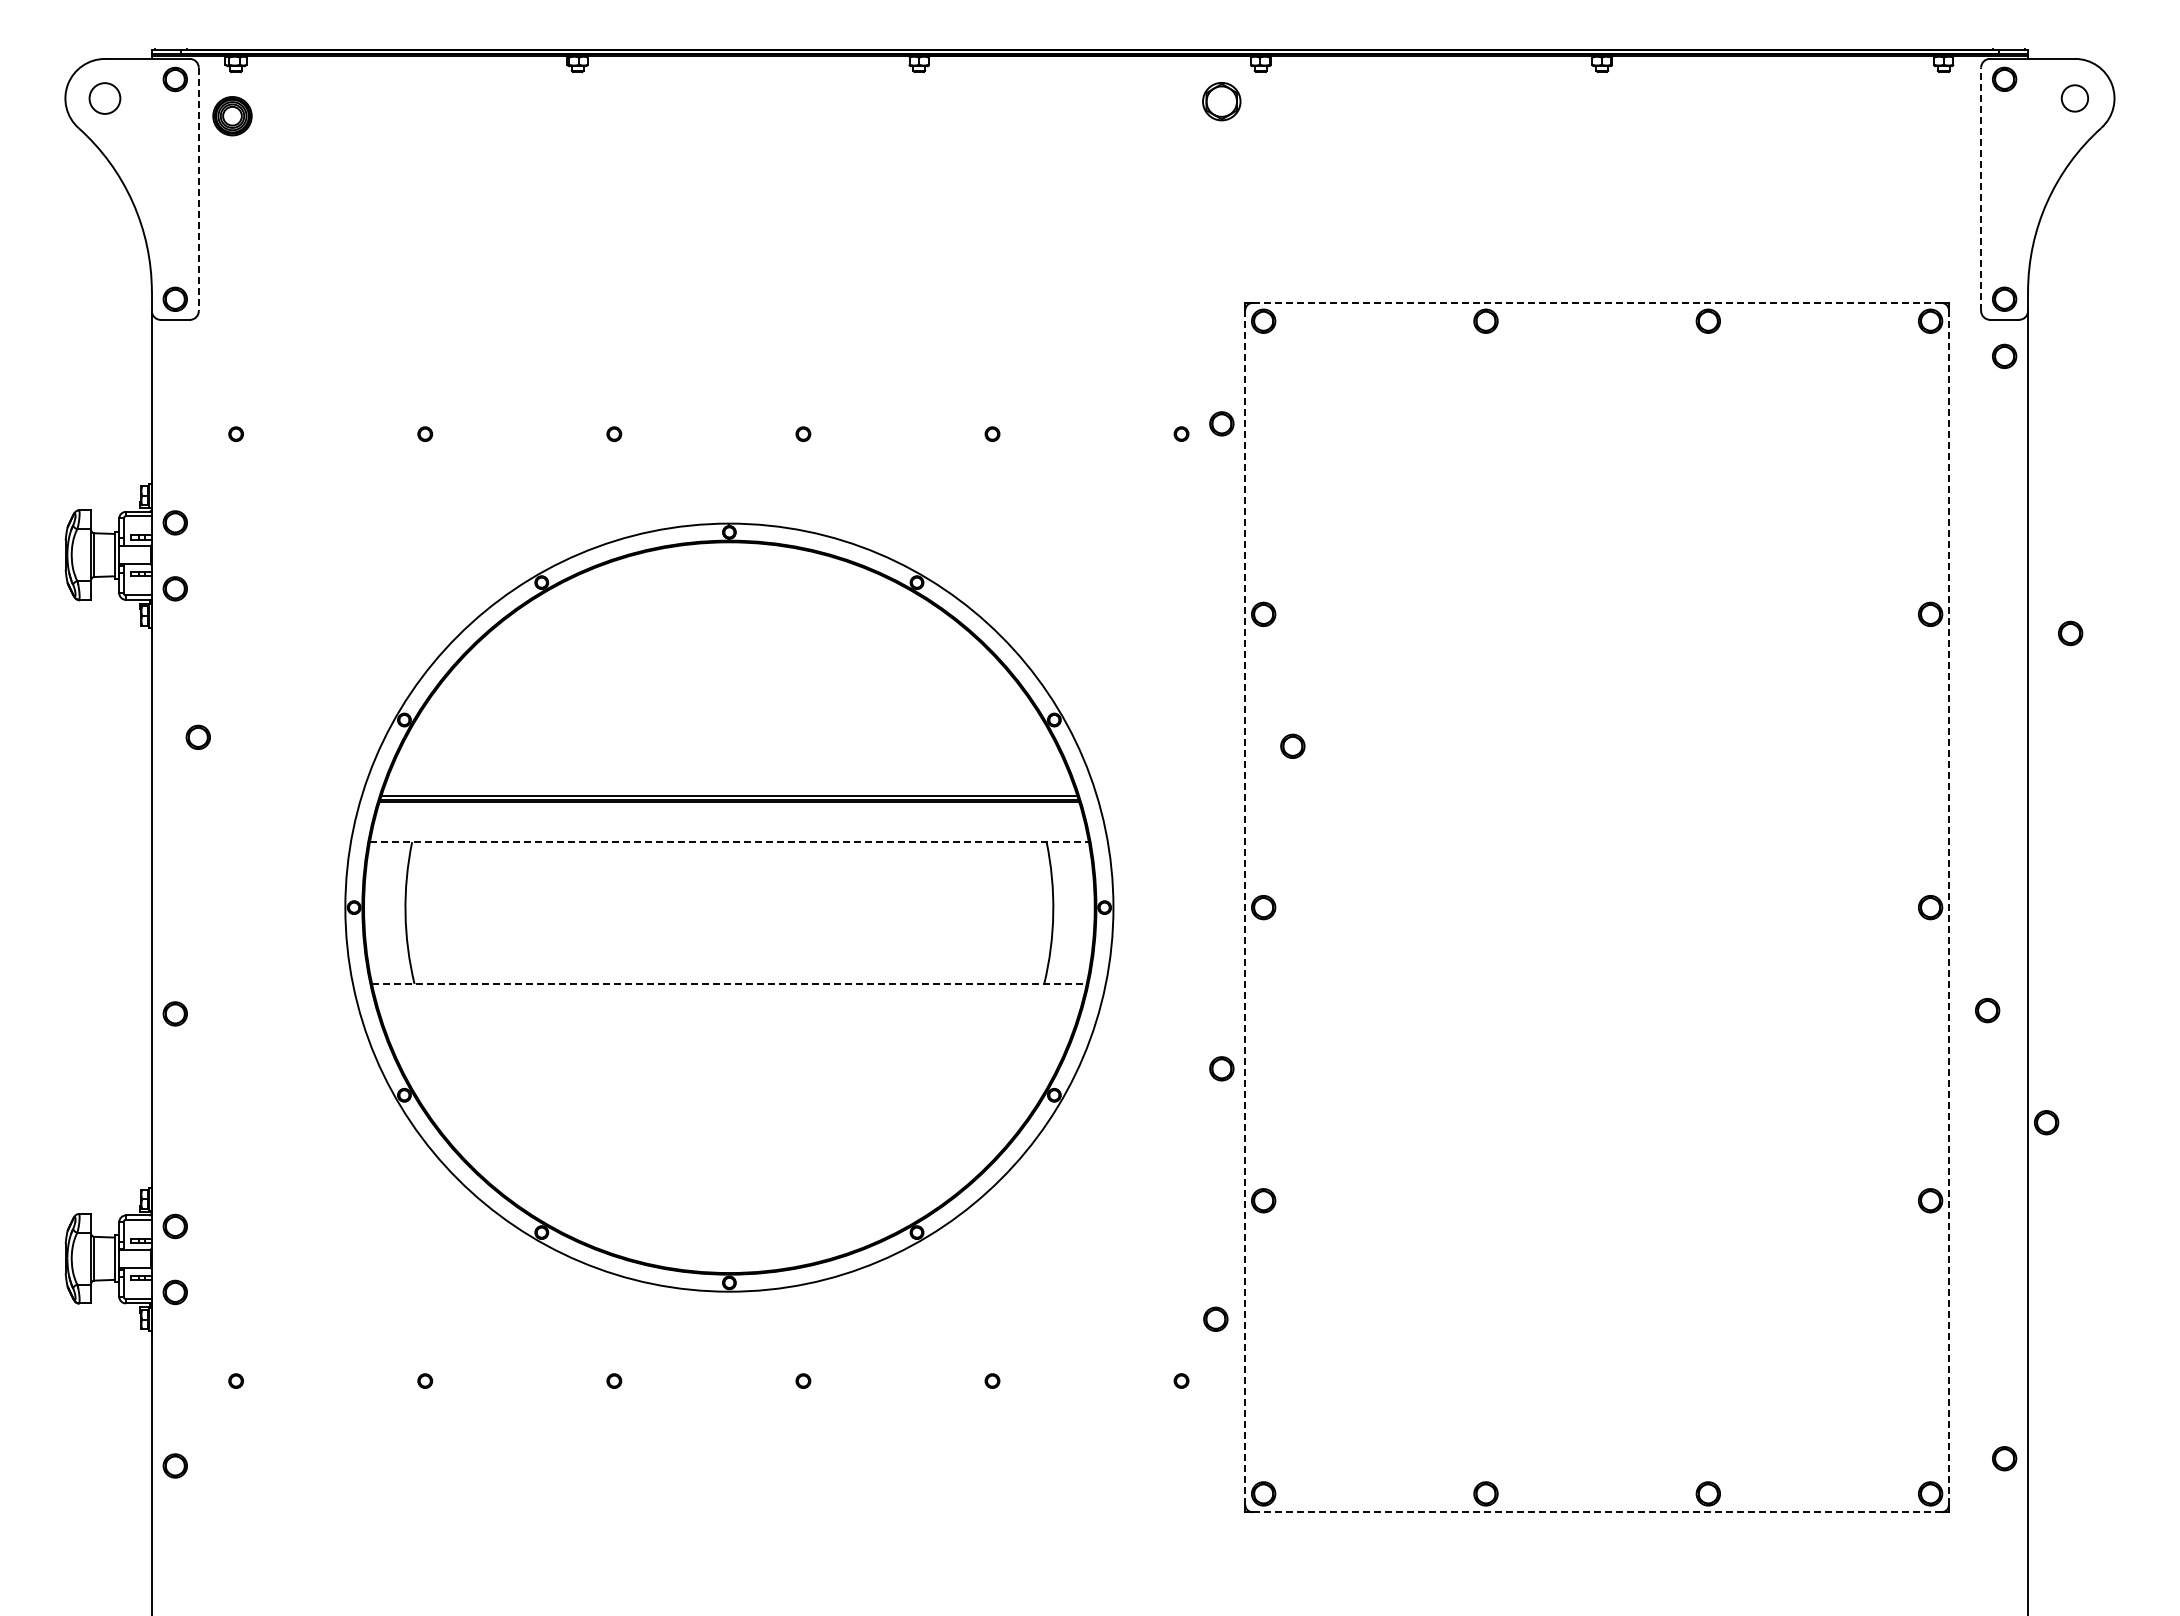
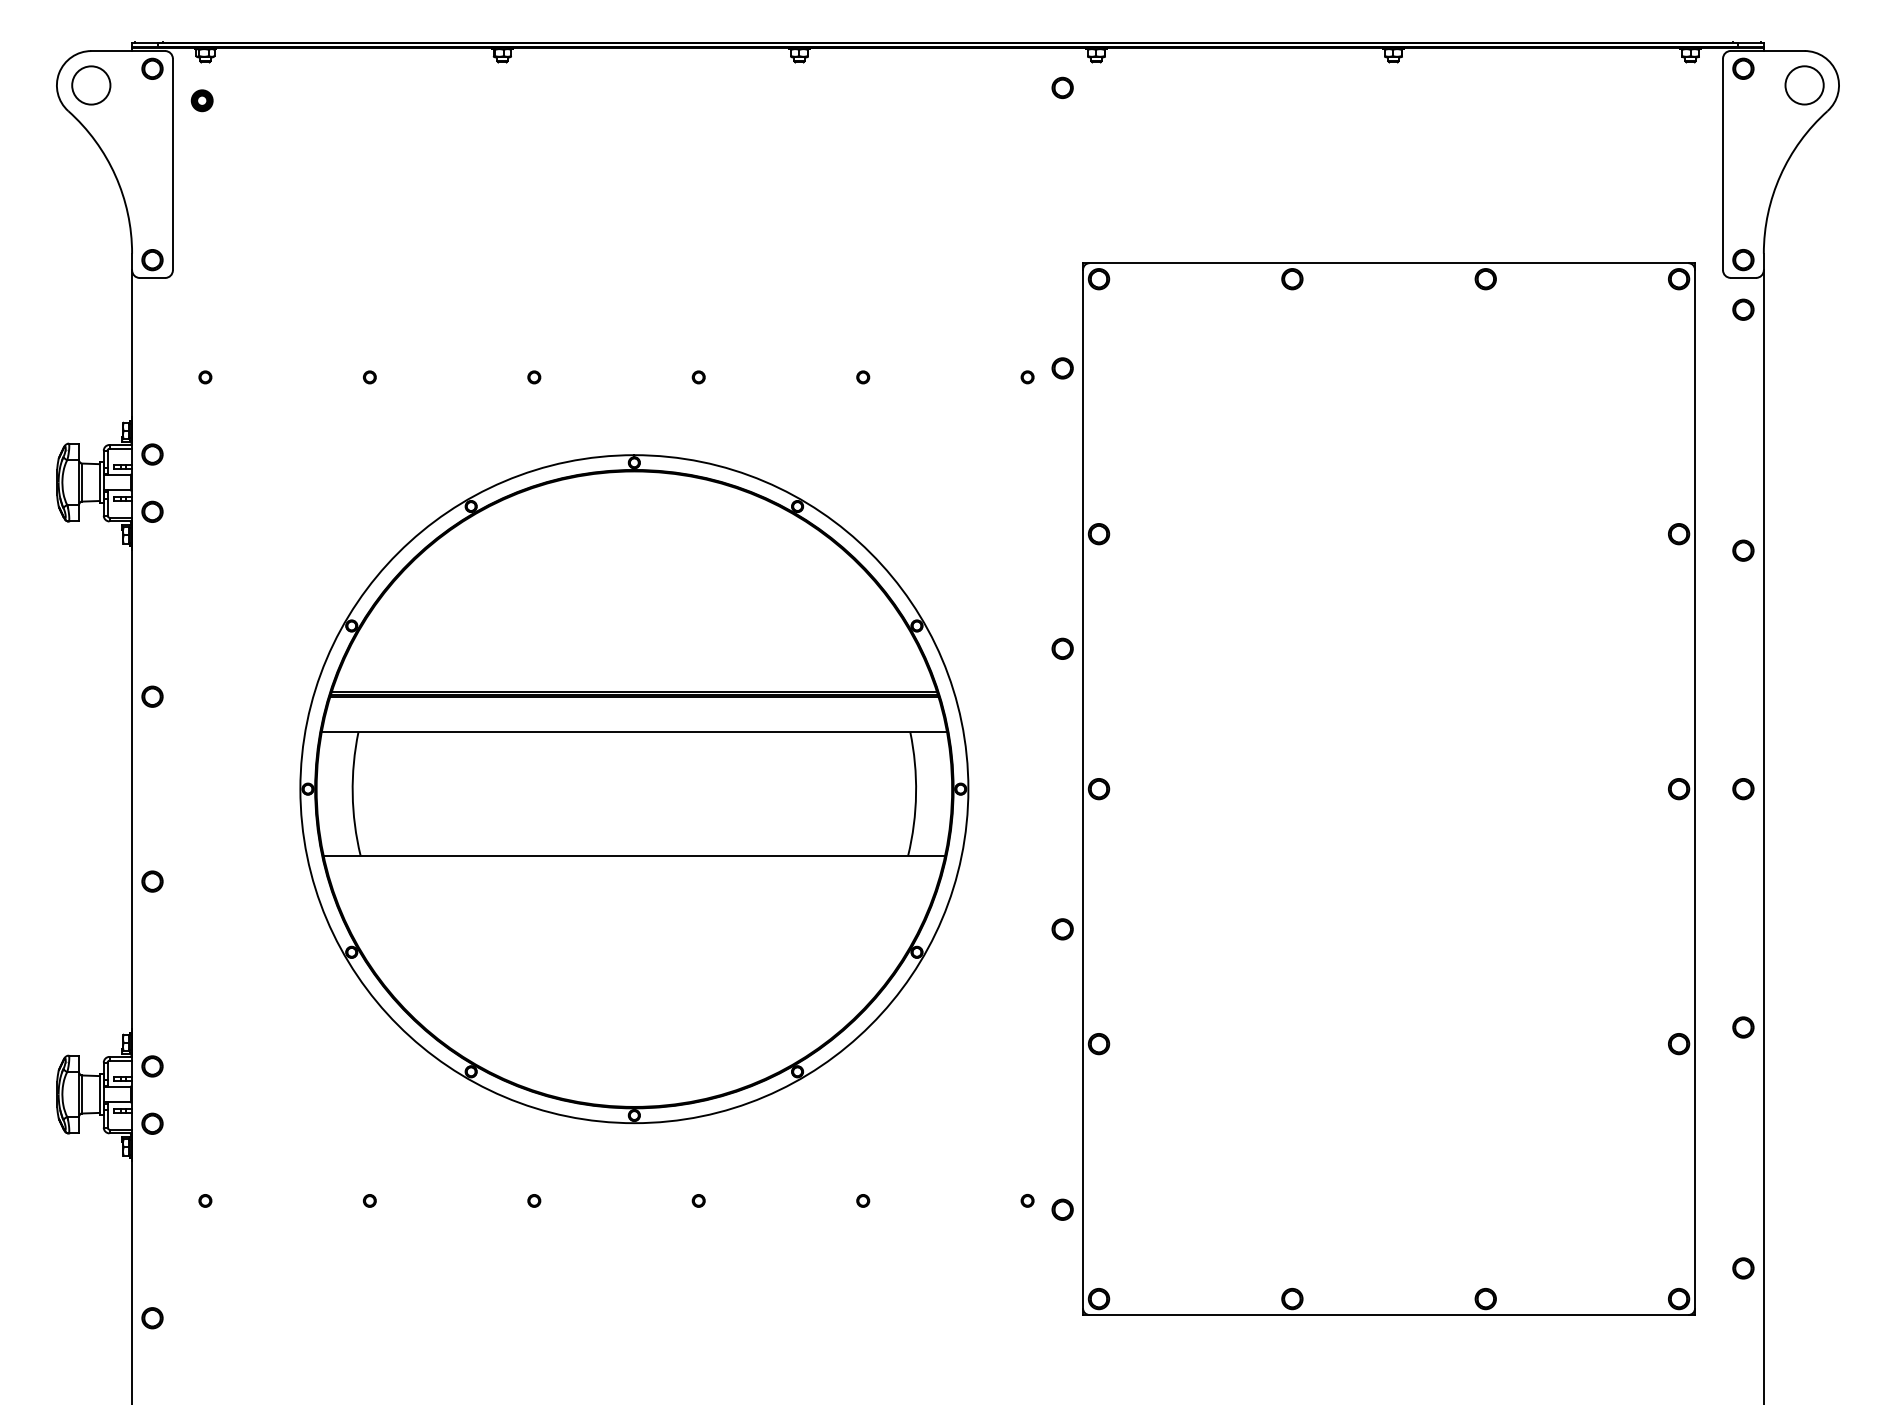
circle: (104, 98) -> (90, 85), size x1.43
circle: (2074, 98) -> (1804, 85), size x1.67
part: (1221, 100) -> (1062, 87), size x0.62
part: (232, 115) -> (202, 100), size x0.62
line: (198, 189) -> (172, 164), dashed -> solid
line: (1981, 189) -> (1723, 164), dashed -> solid
line: (1597, 302) -> (1389, 262), dashed -> solid
part: (2070, 633) -> (1743, 550), moved
part: (197, 736) -> (151, 695), moved
part: (1292, 745) -> (1062, 648), moved
line: (729, 842) -> (634, 732), dashed -> solid
line: (1245, 907) -> (1083, 789), dashed -> solid
line: (1948, 908) -> (1694, 789), dashed -> solid
line: (729, 984) -> (634, 856), dashed -> solid
part: (1987, 1010) -> (1743, 789), moved
part: (2046, 1122) -> (1743, 1027), moved
part: (1215, 1318) -> (1062, 1209), moved
part: (174, 1465) -> (151, 1317), moved
line: (1596, 1512) -> (1388, 1315), dashed -> solid

